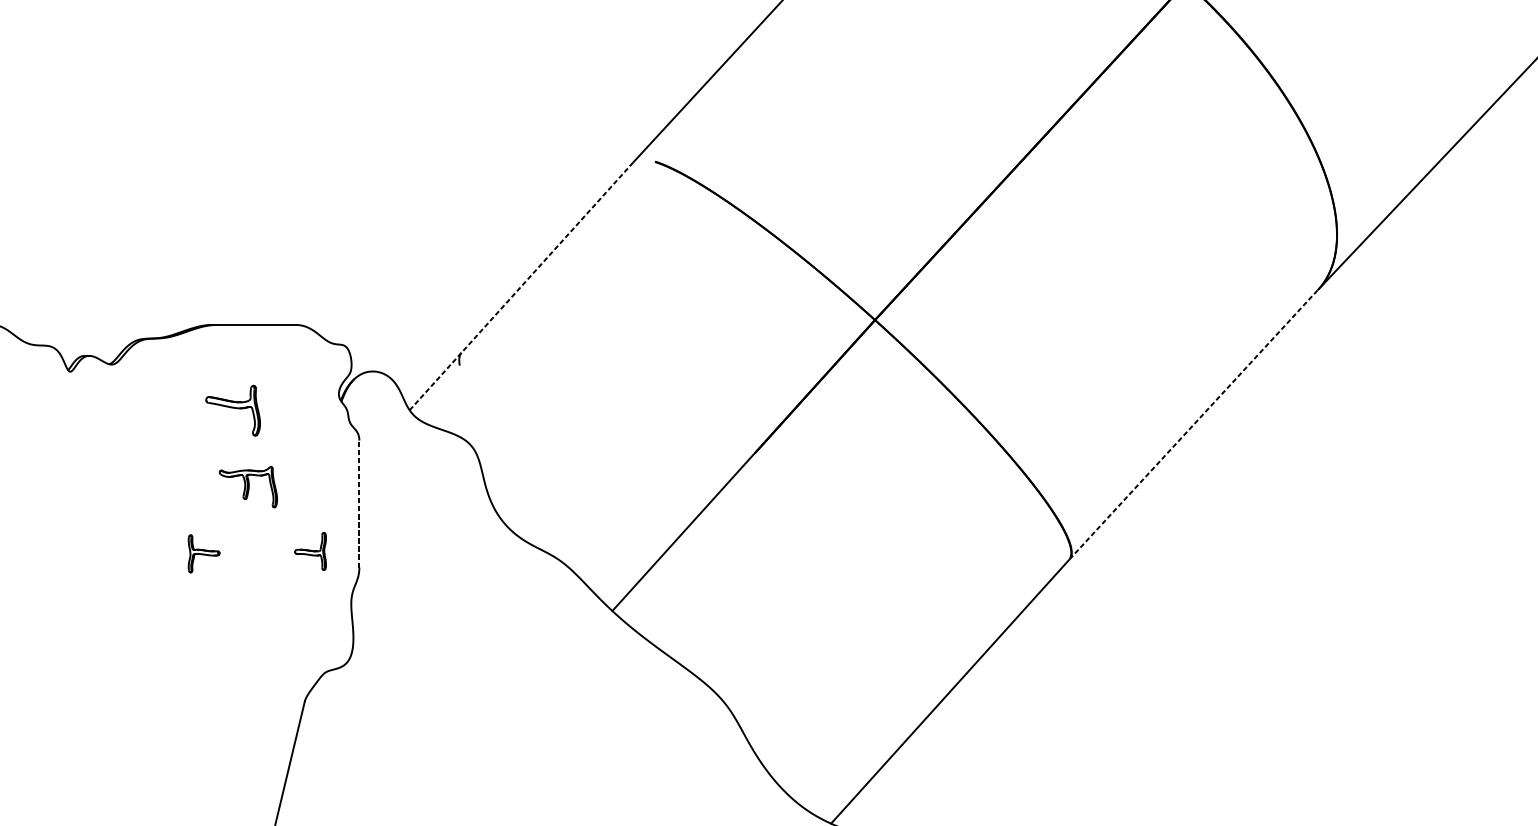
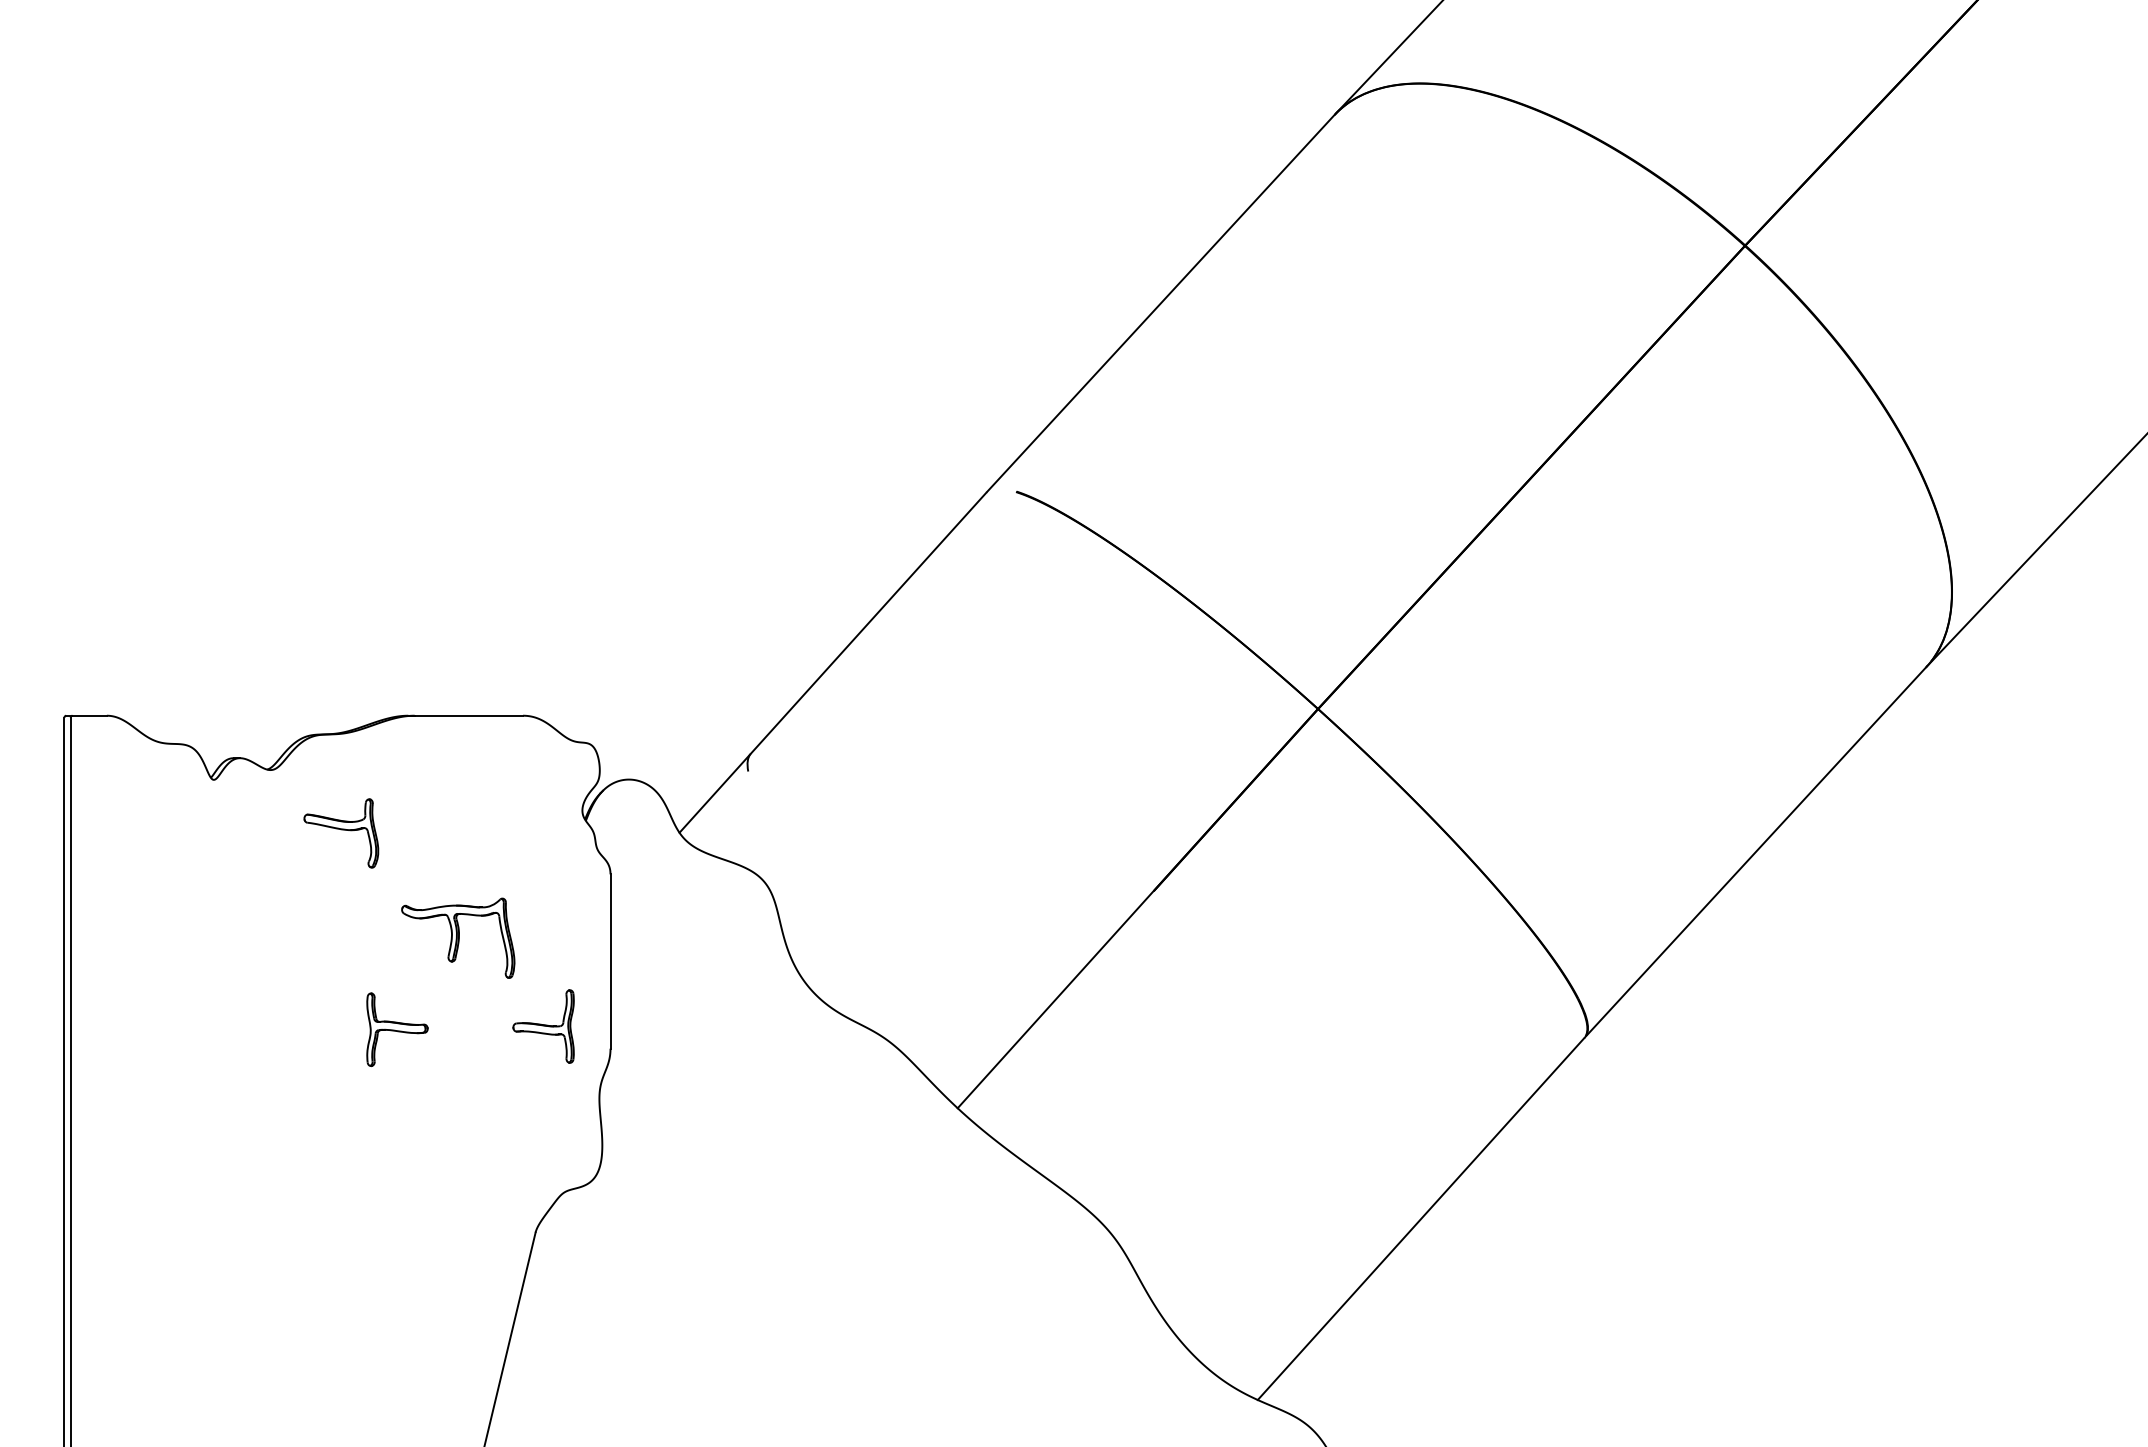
line: (521, 286) -> (832, 662), dashed -> solid
part: (233, 410) -> (341, 833), moved
line: (1194, 423) -> (1756, 851), dashed -> solid
part: (248, 486) -> (458, 937), size x1.43
line: (359, 504) -> (610, 961), dashed -> solid
part: (310, 551) -> (543, 1026), size x1.43
part: (204, 553) -> (397, 1029), size x1.43

